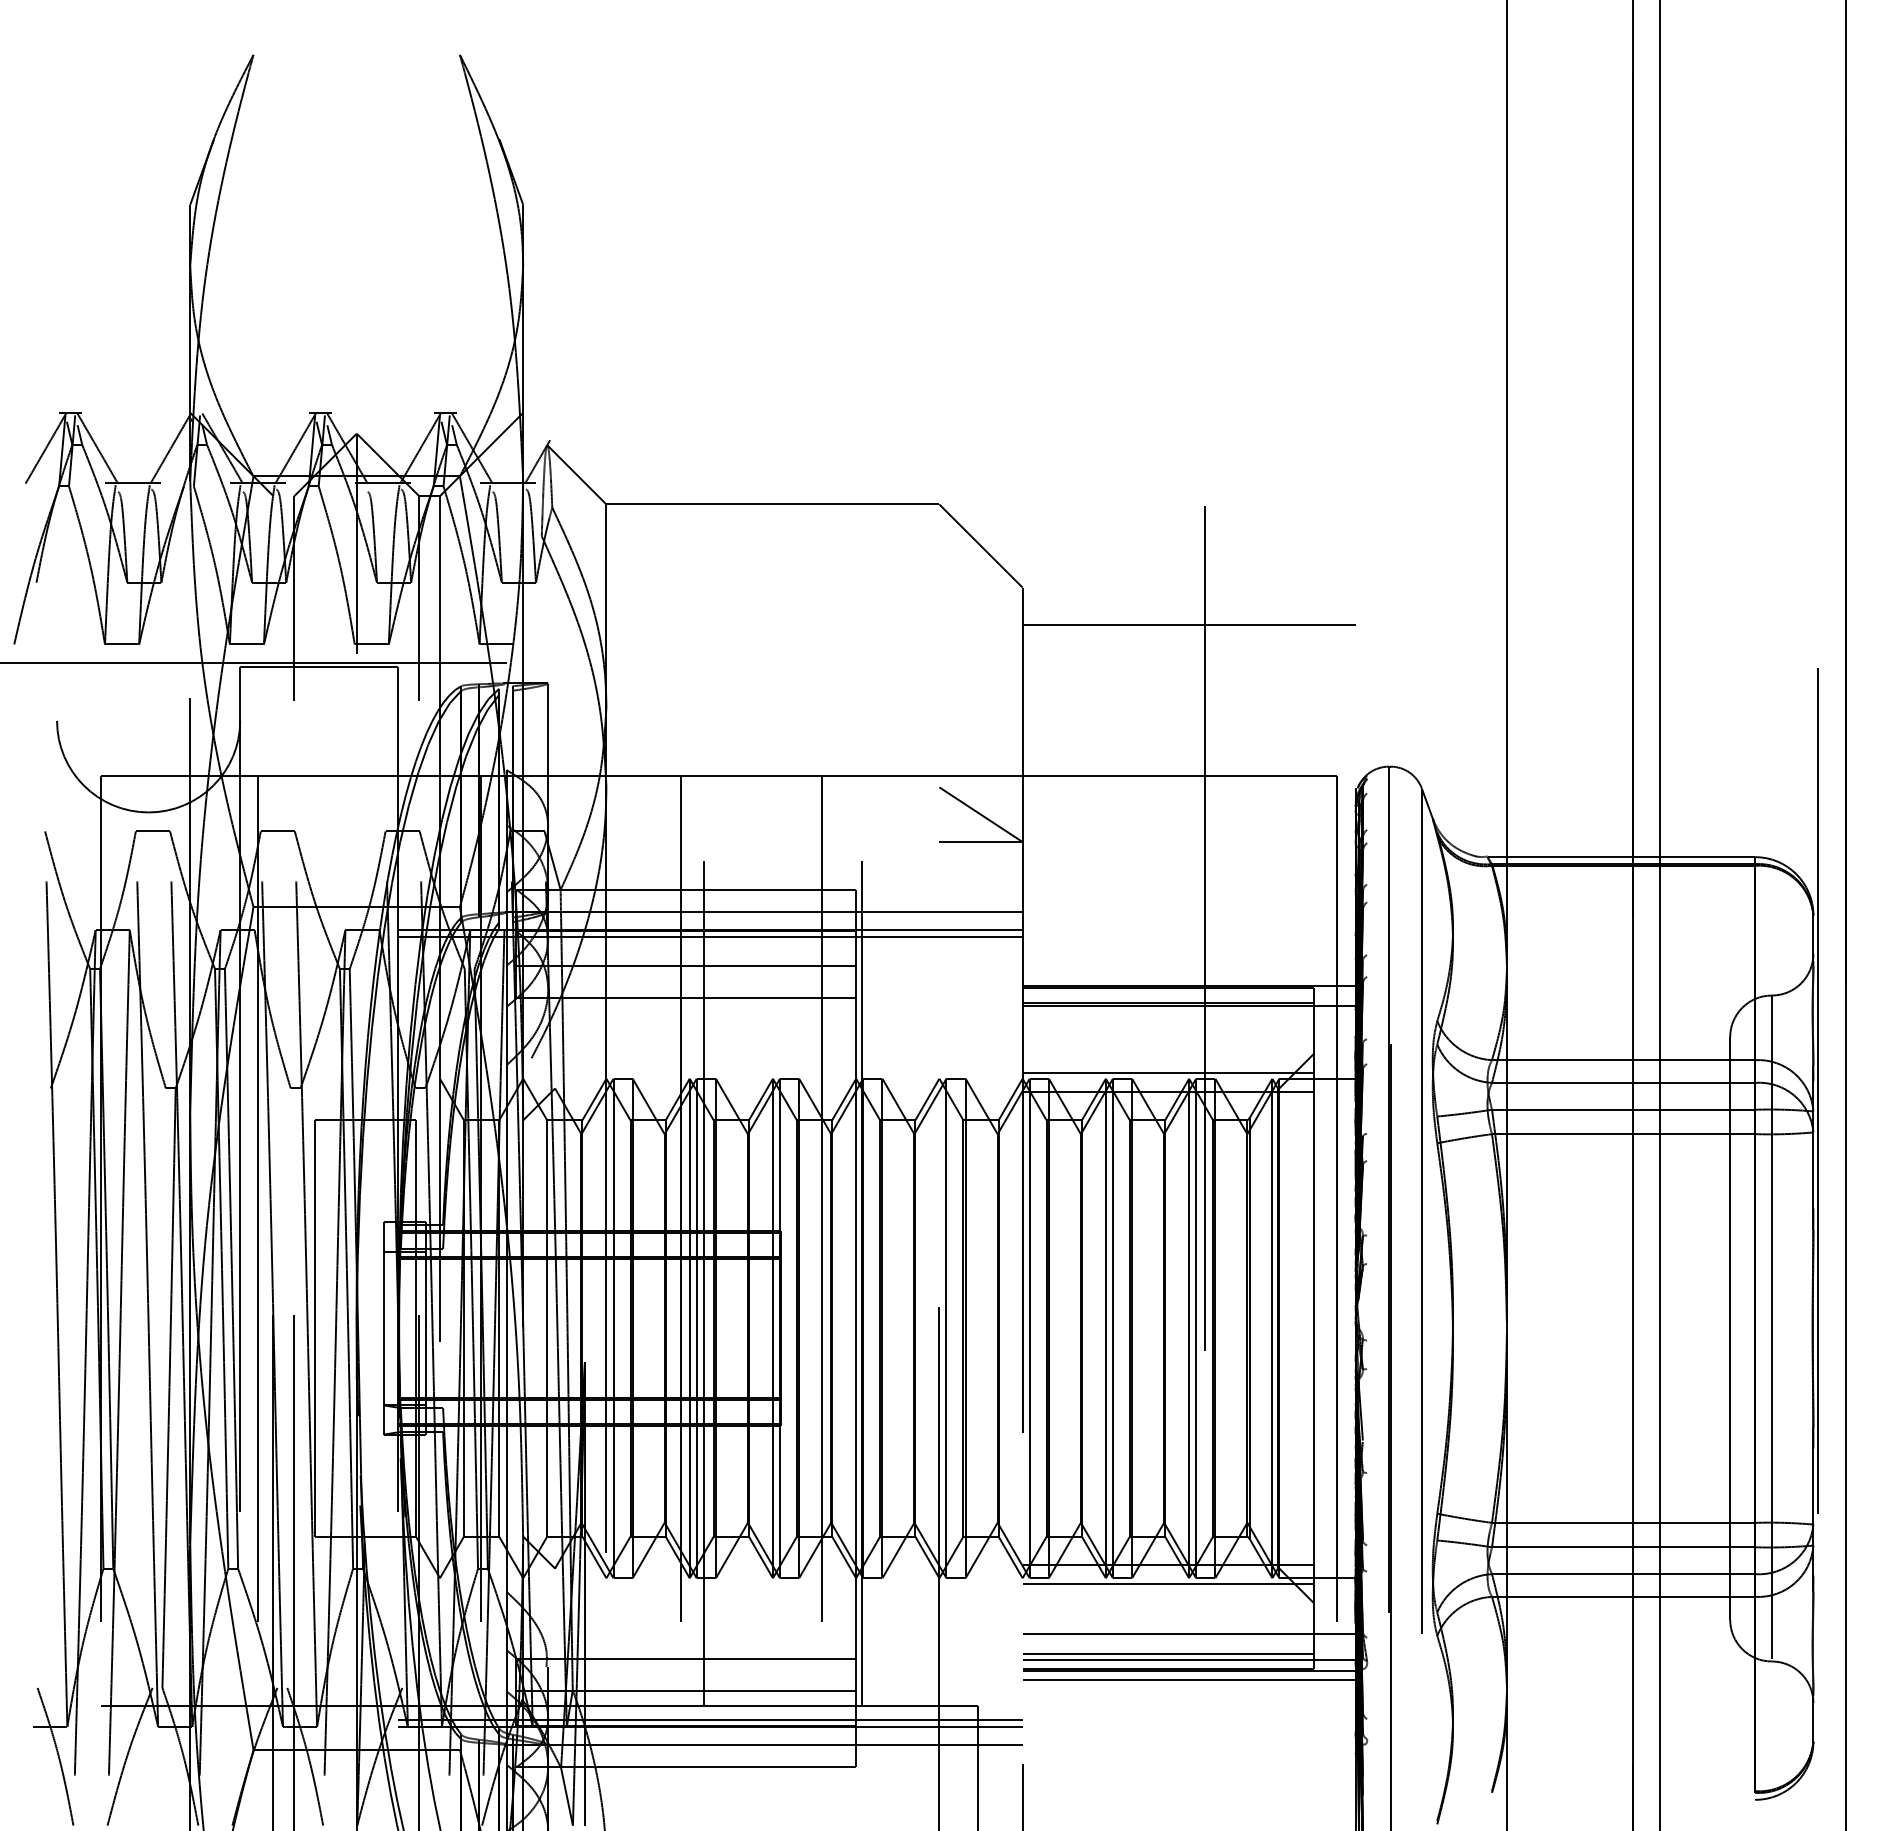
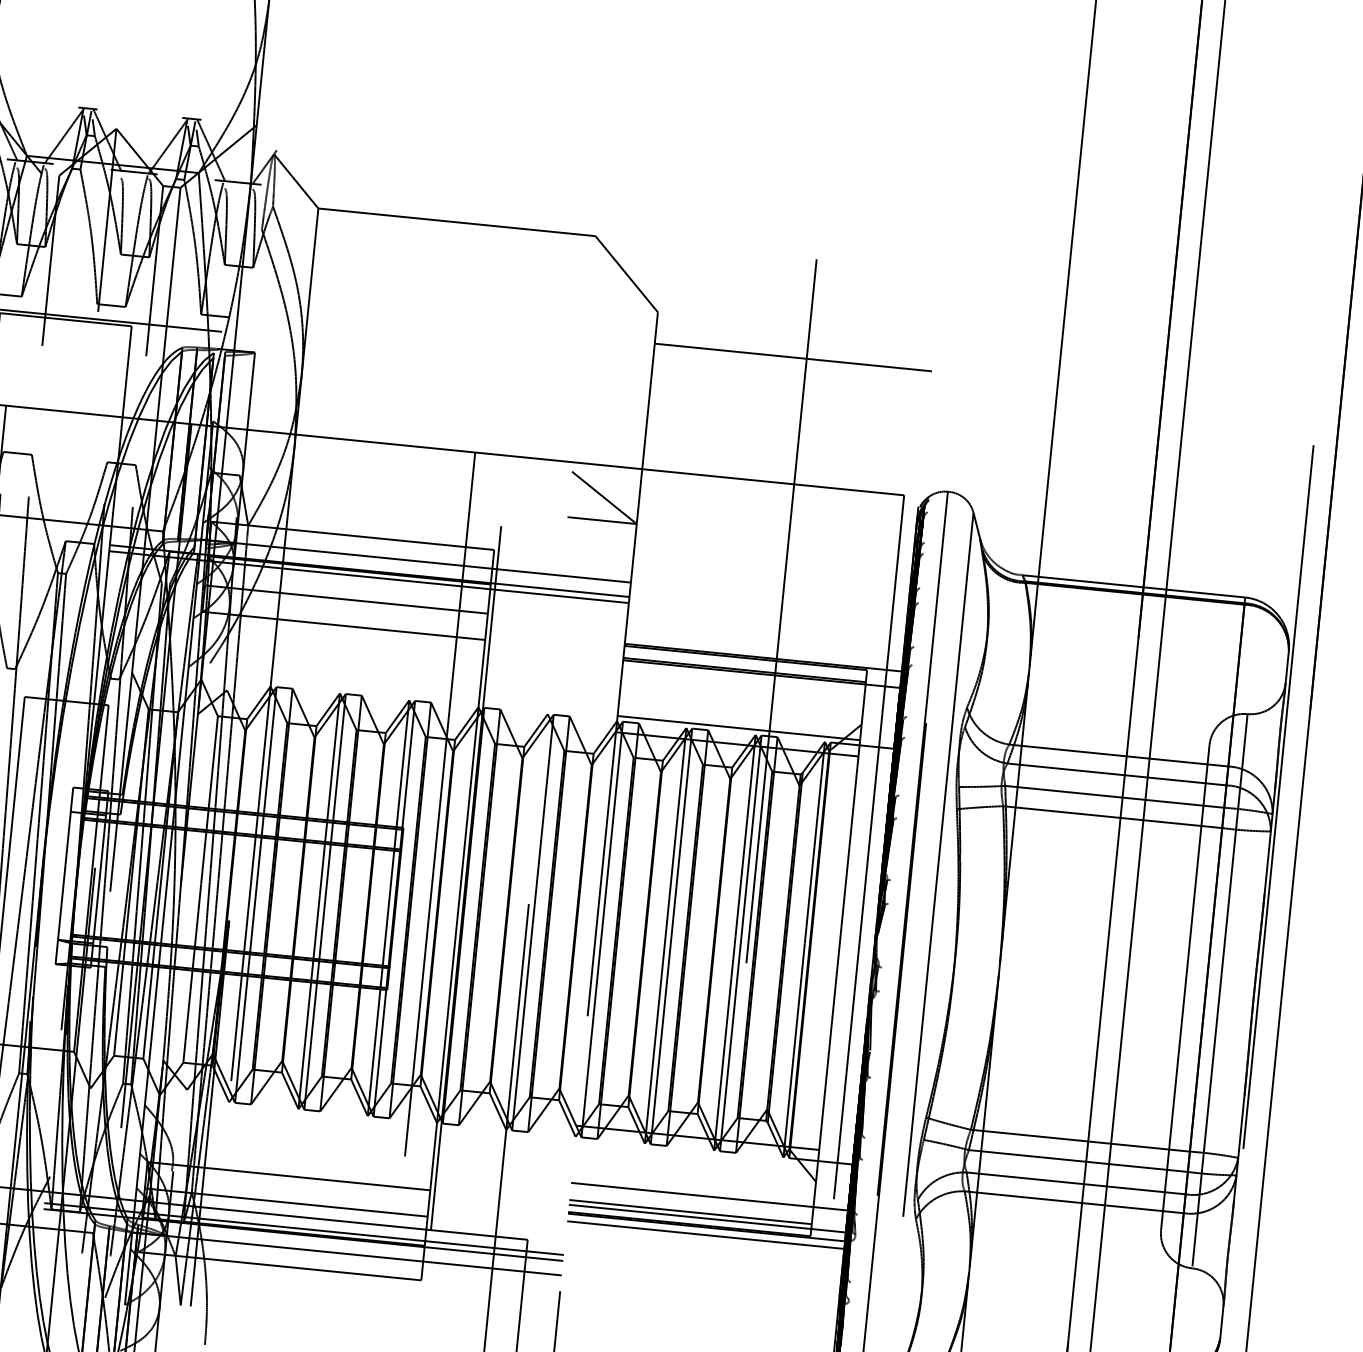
line: (680, 1241) -> (318, 828), removed
line: (703, 1241) -> (337, 830), removed
line: (1167, 1584) -> (695, 1154), removed

